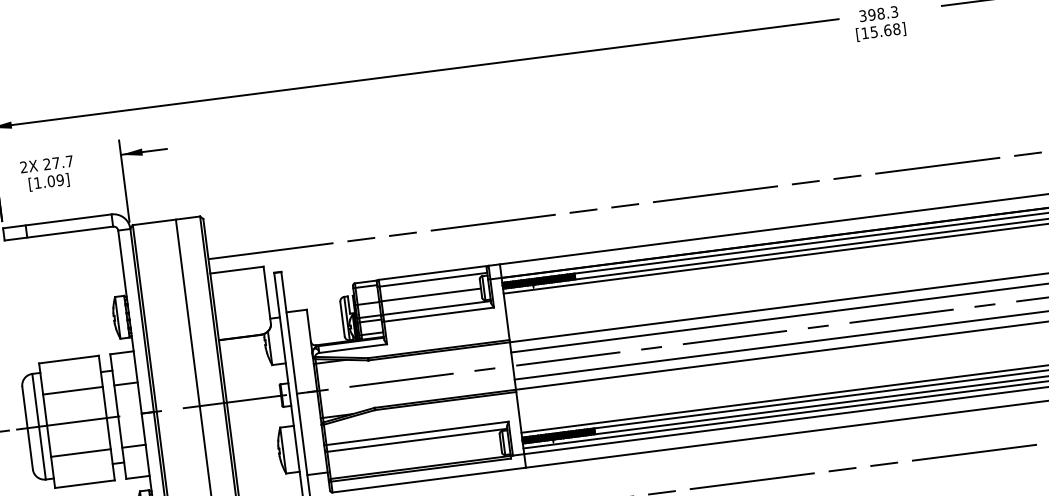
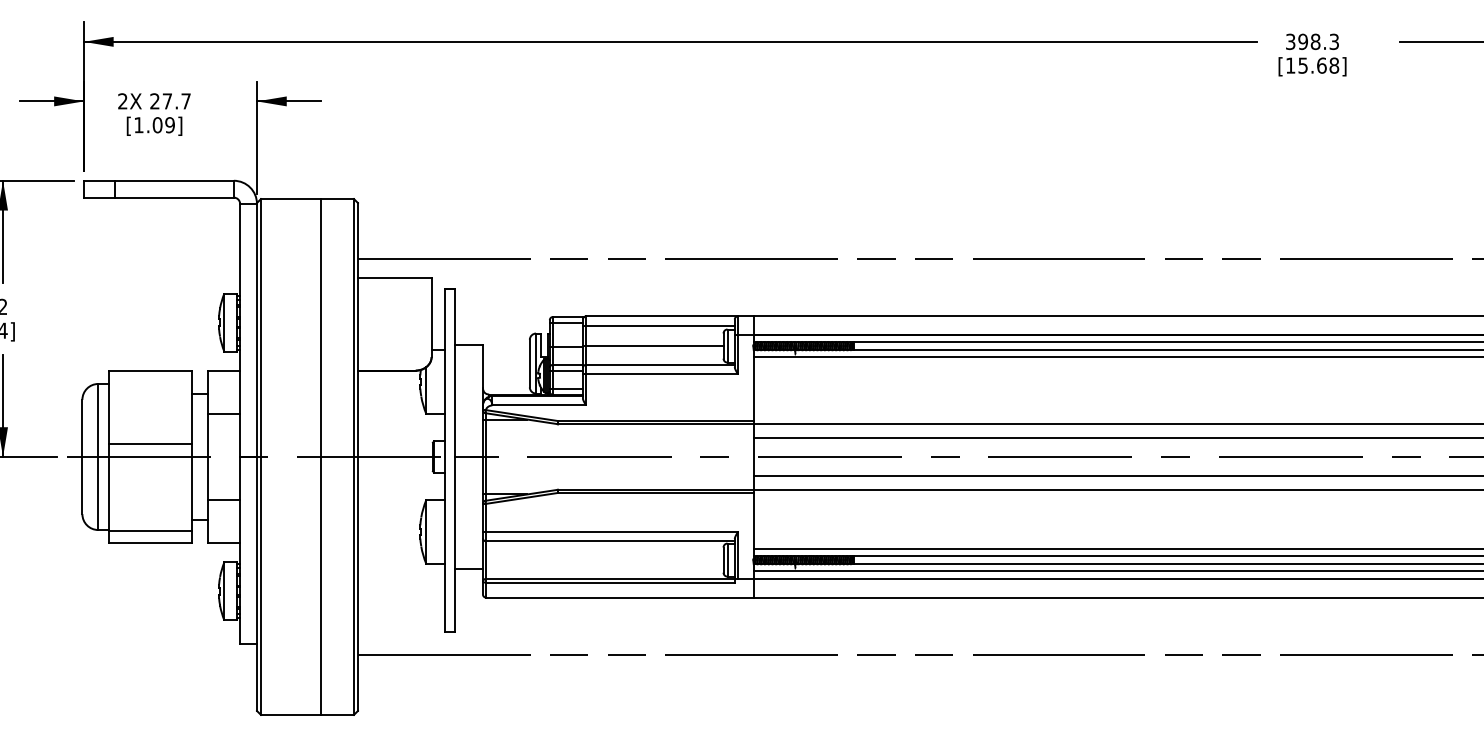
line: (72, 390) -> (150, 443), moved
line: (80, 453) -> (150, 531), moved

